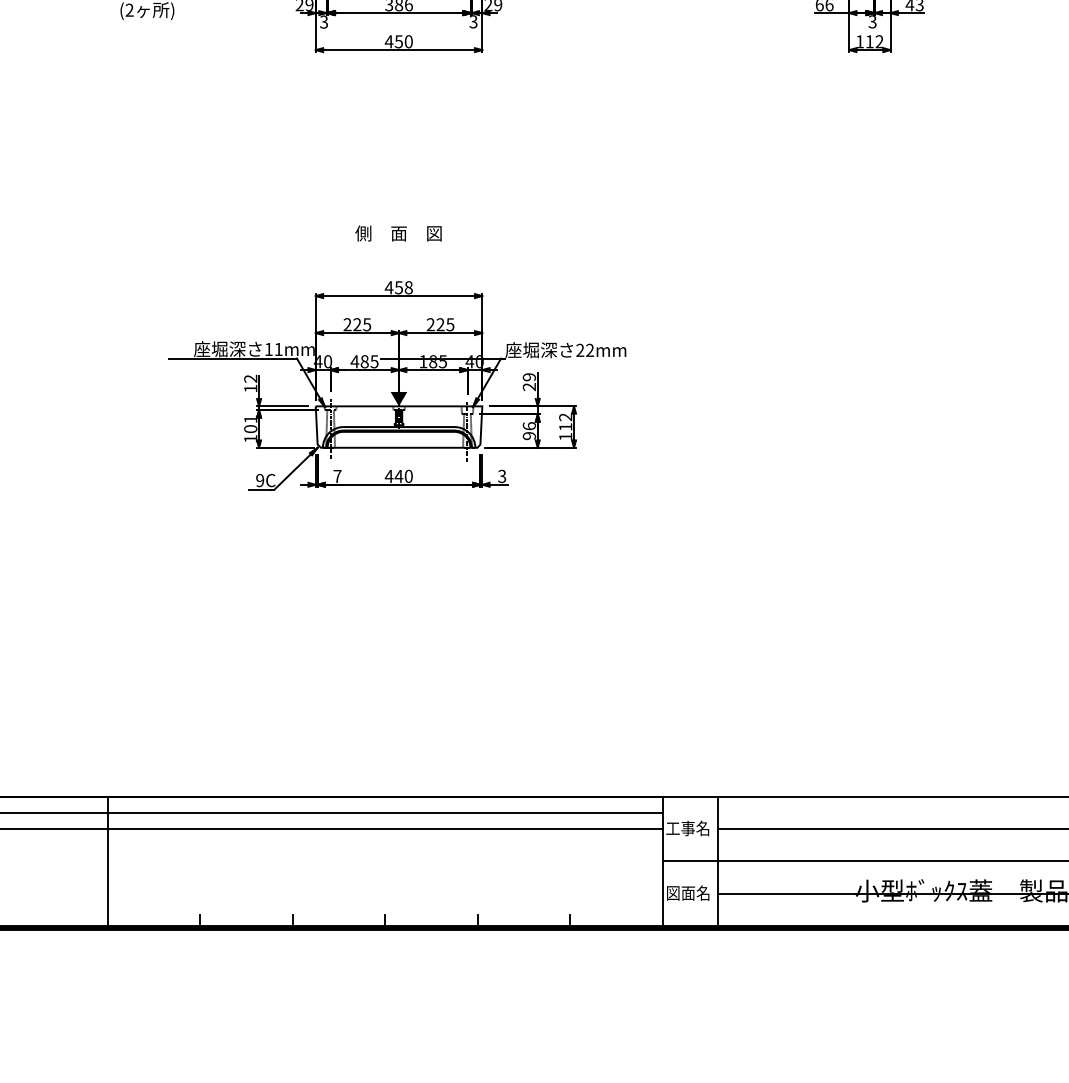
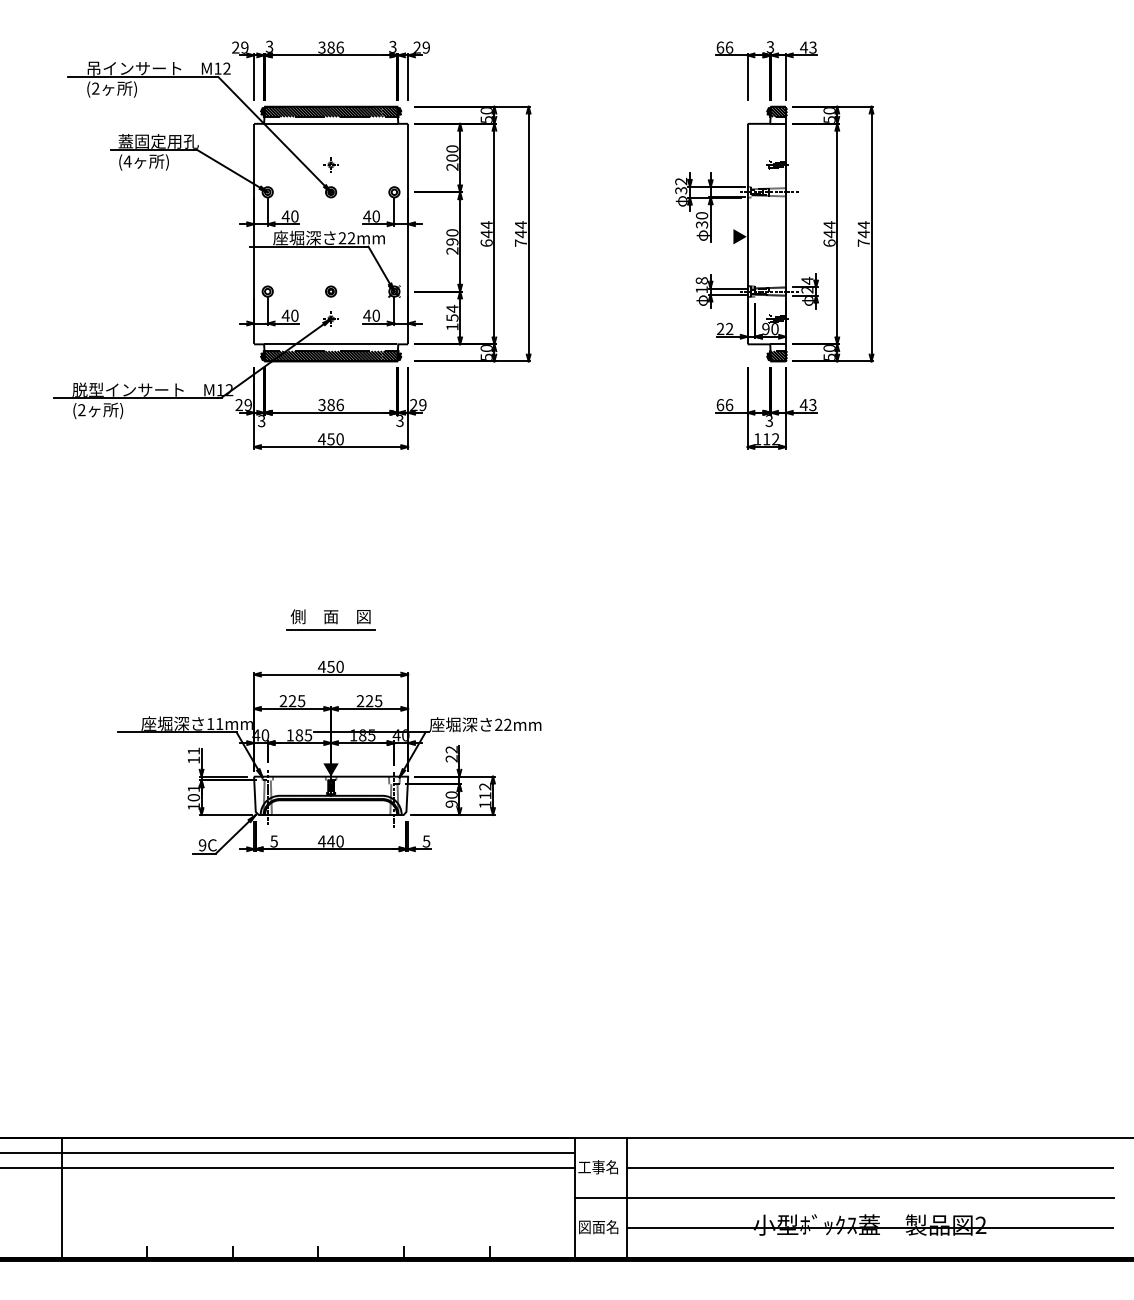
line: (398, 248) -> (330, 630), added
text: (408, 287) -> (339, 666), 458 -> 450
text: (355, 361) -> (290, 735), 485 -> 185
text: (529, 376) -> (451, 749), 29 -> 22
text: (250, 378) -> (193, 750), 12 -> 11
text: (529, 425) -> (451, 794), 96 -> 90
text: (502, 475) -> (426, 840), 3 -> 5
text: (336, 476) -> (273, 841), 7 -> 5

